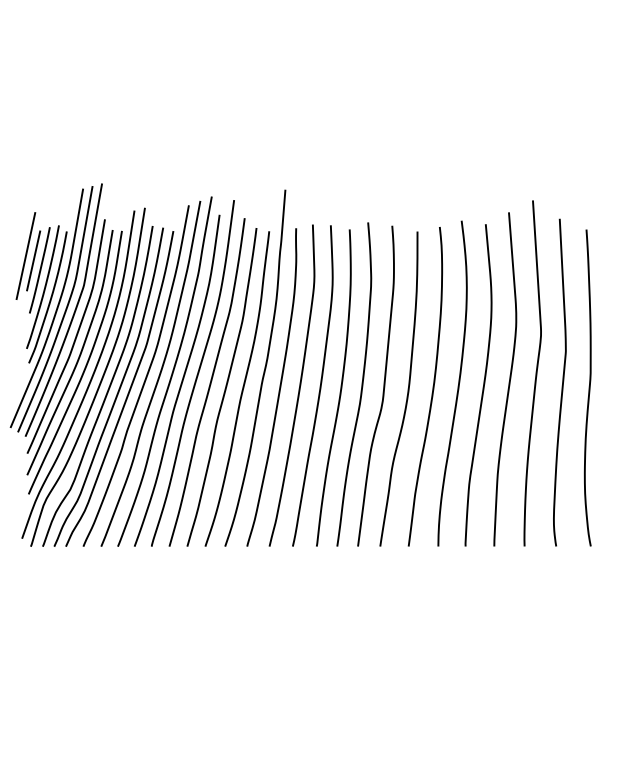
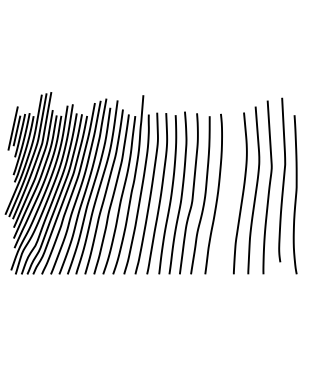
curve: (562, 381) -> (283, 179), moved
curve: (456, 383) -> (229, 192), removed

